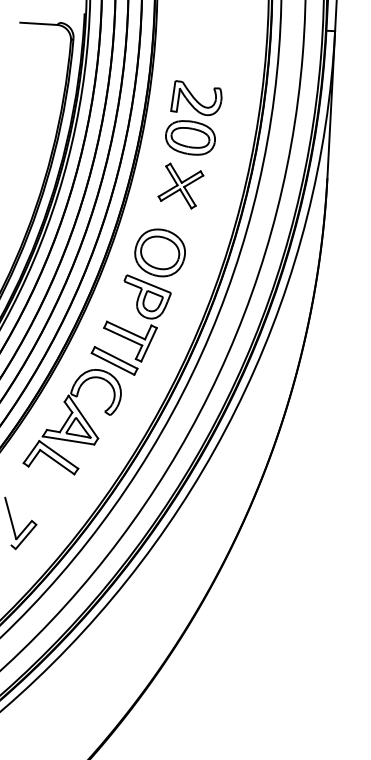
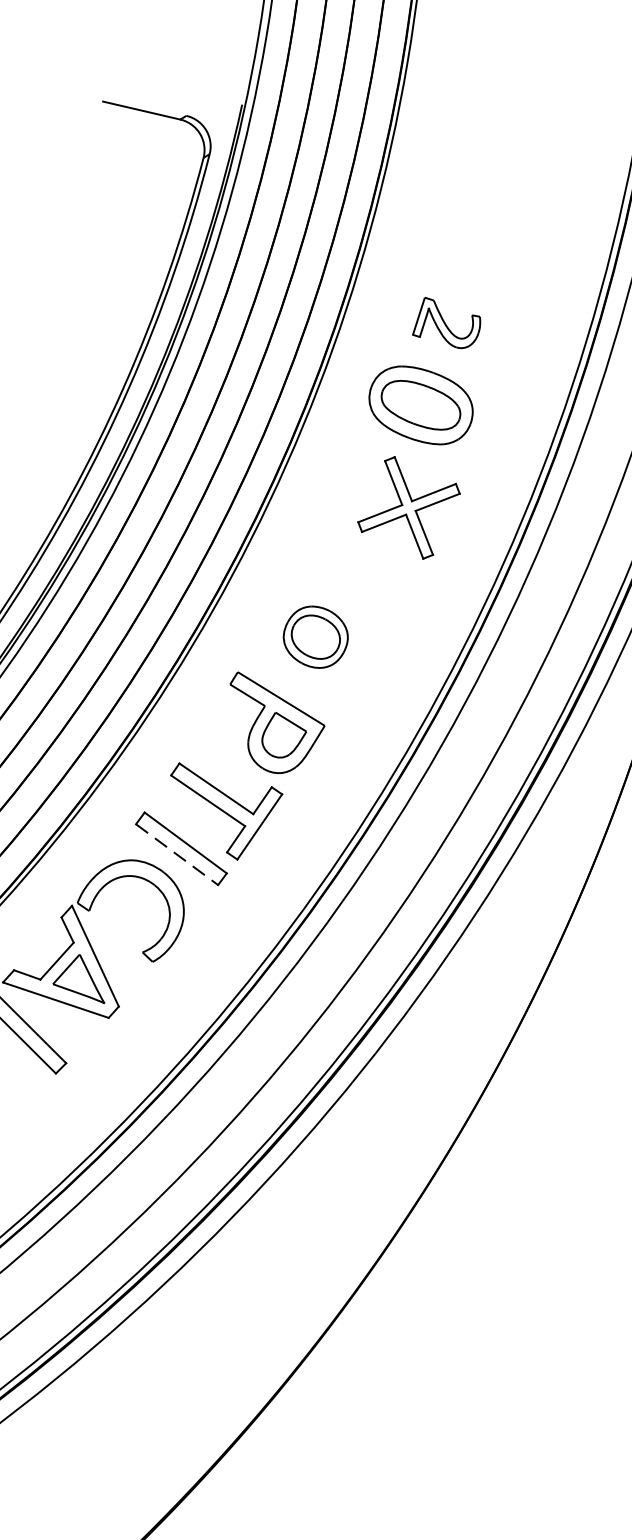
part: (196, 98) -> (447, 324), size x0.6
part: (180, 185) -> (408, 506), moved
part: (159, 252) -> (314, 636), size x0.6
line: (113, 363) -> (178, 853), solid -> dashed

